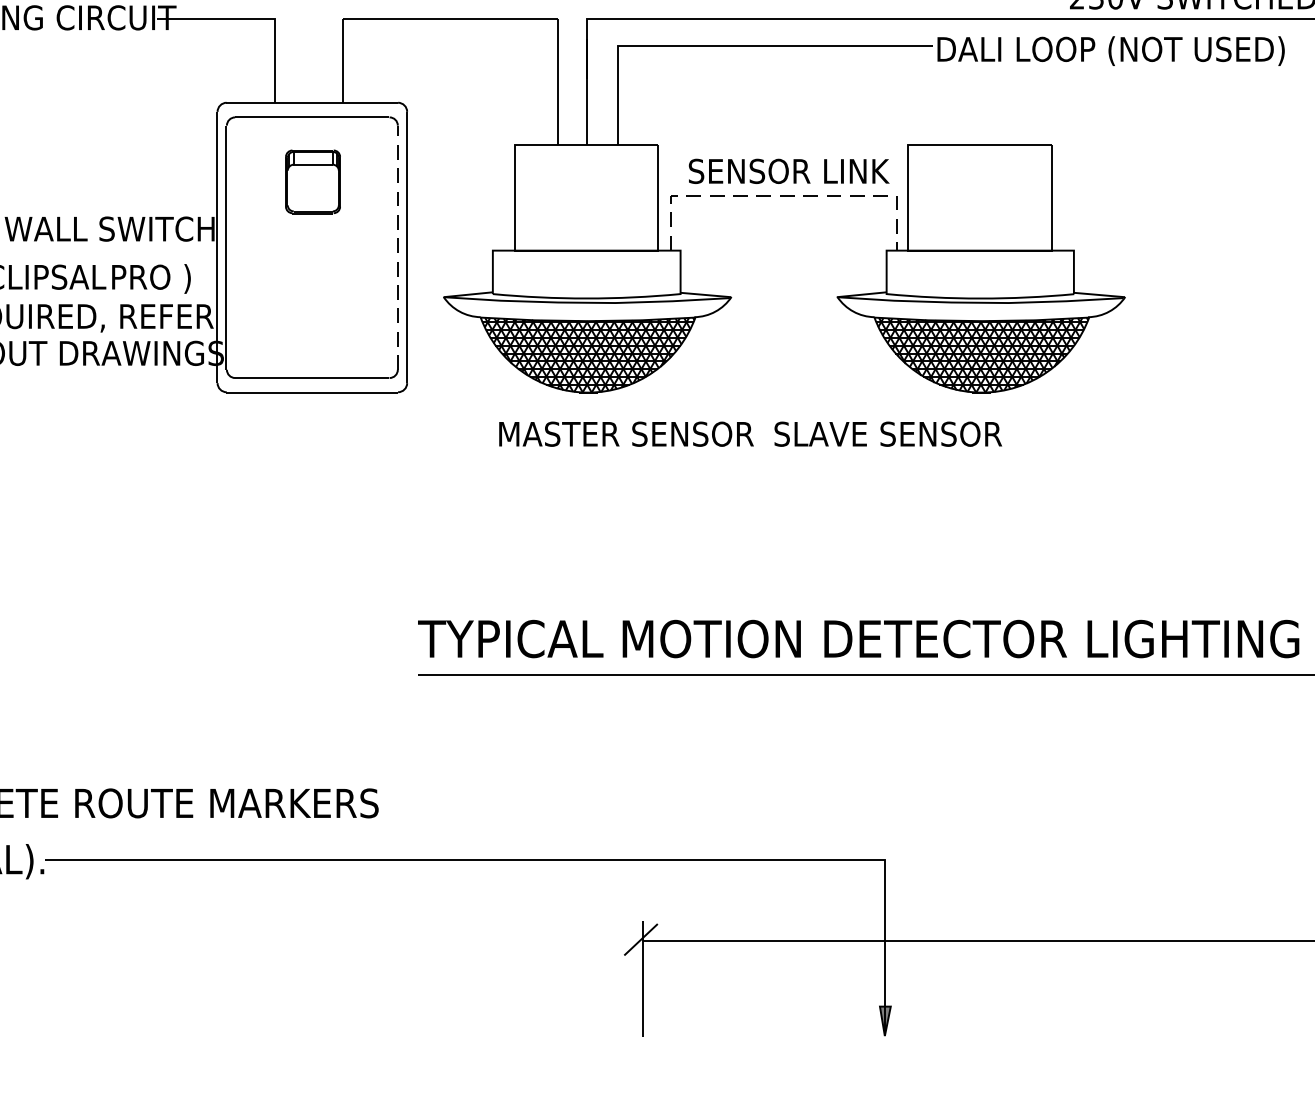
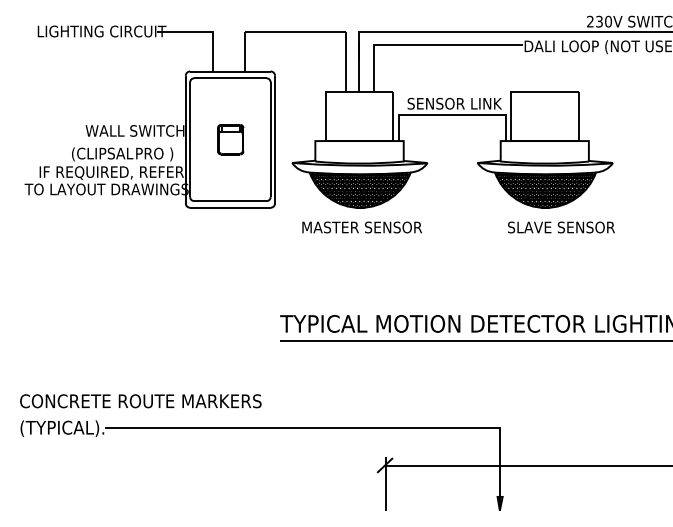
part: (312, 181) -> (230, 139), moved
line: (784, 196) -> (452, 115), dashed -> solid
line: (397, 247) -> (270, 139), dashed -> solid
text: (624, 434) -> (361, 227), moved
text: (888, 434) -> (561, 227), moved

